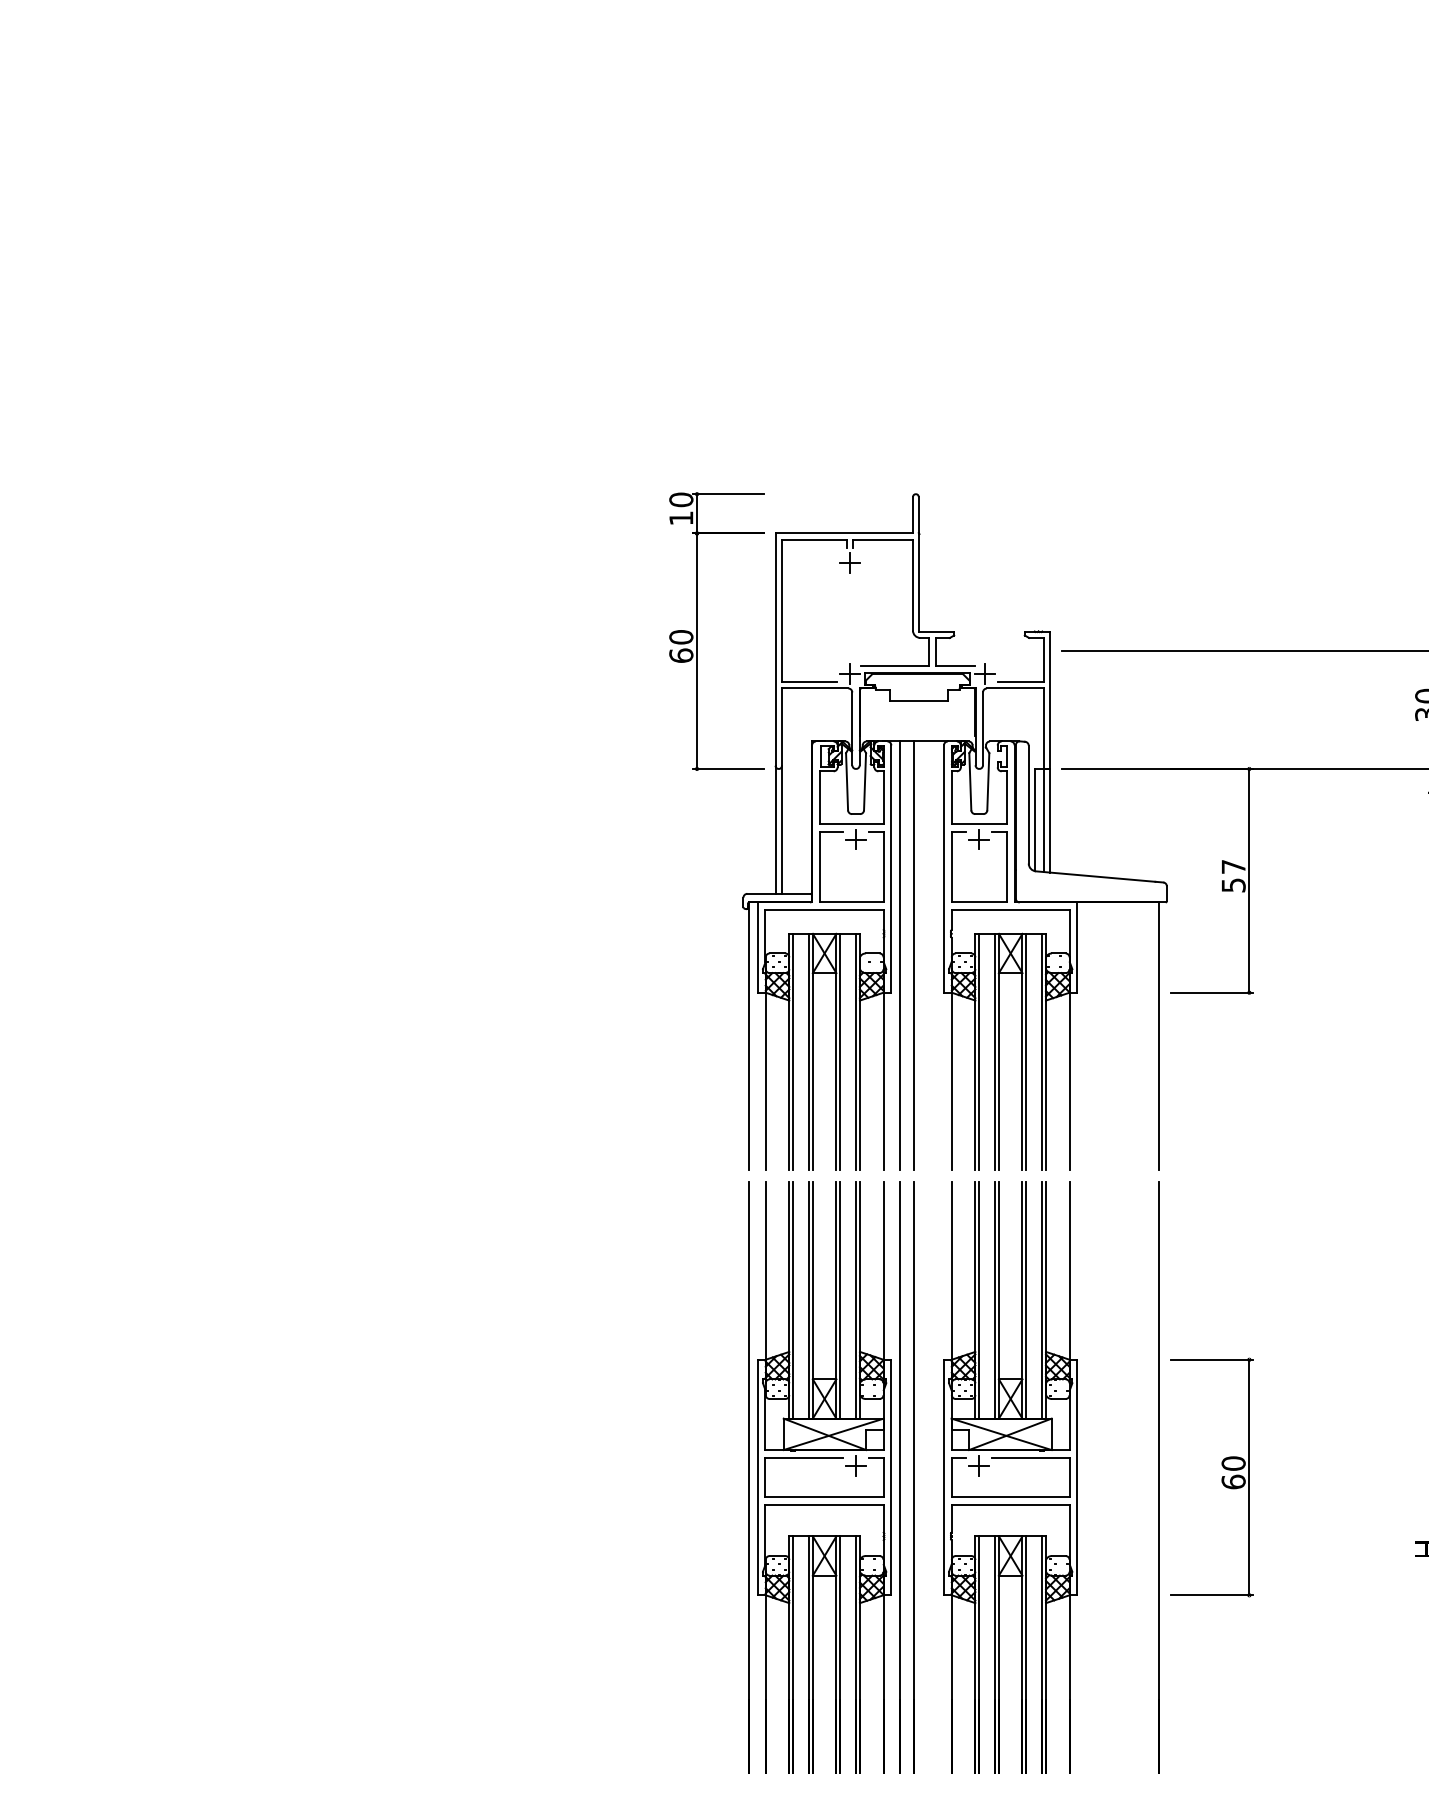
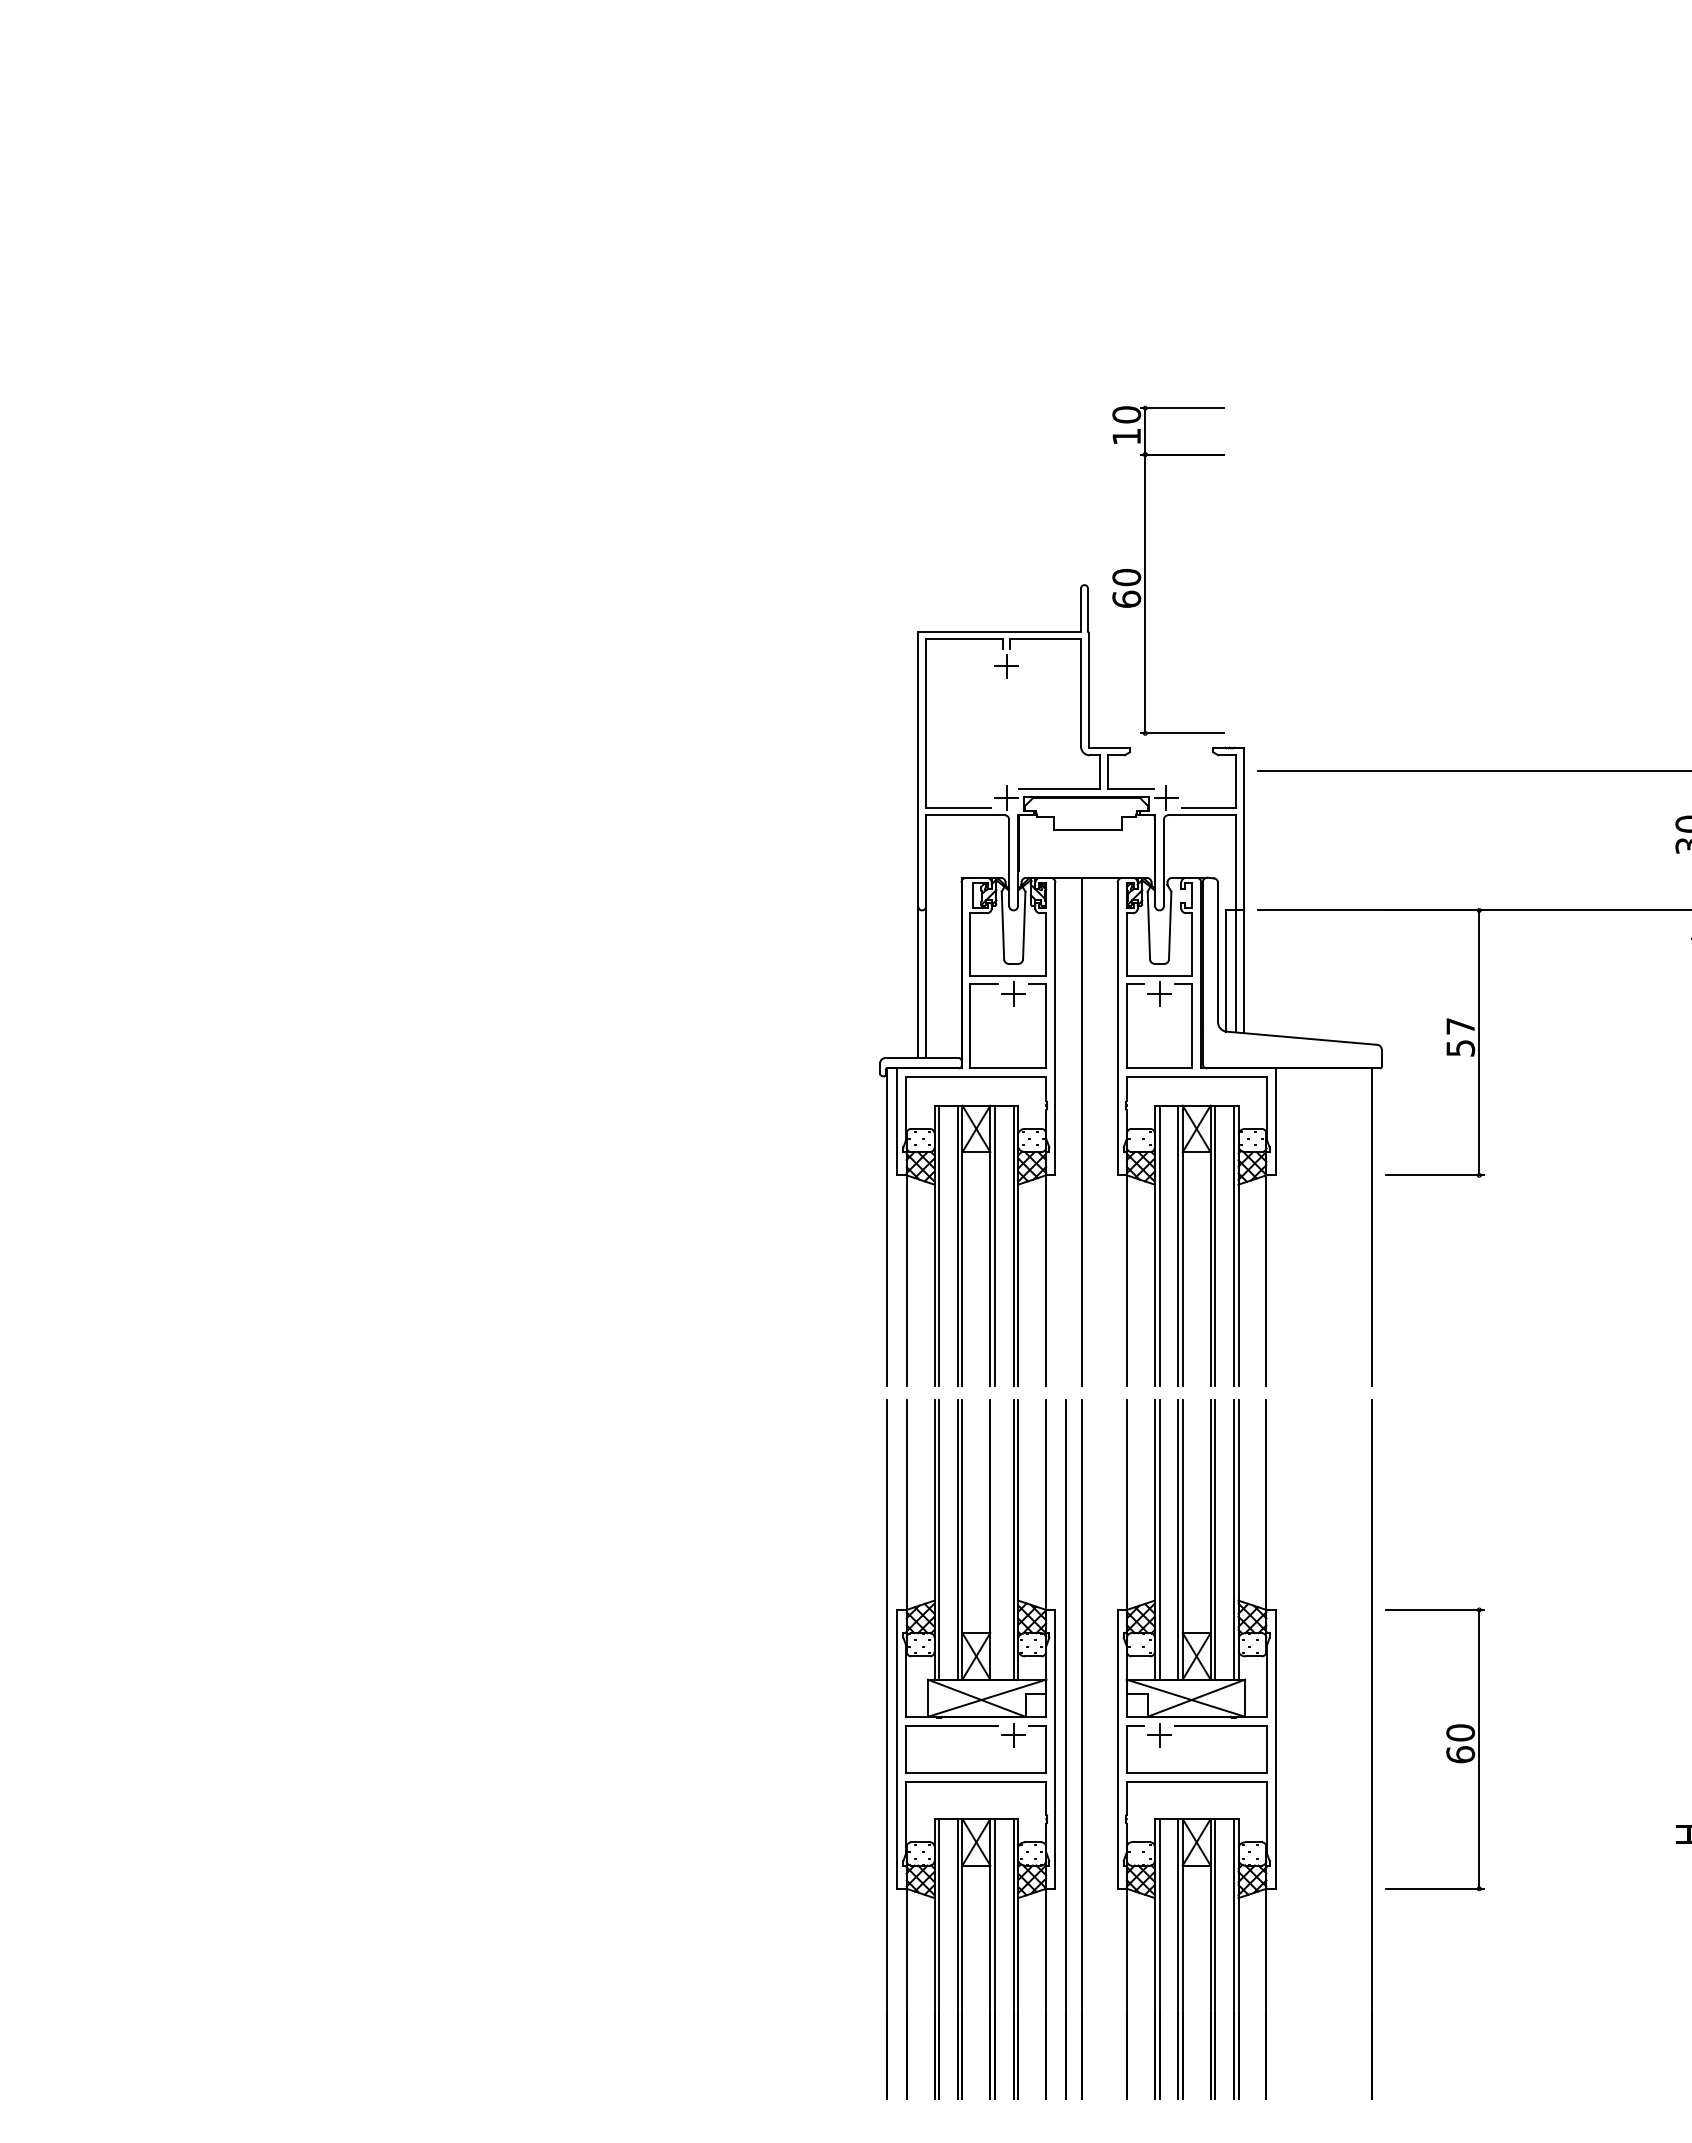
part: (697, 631) -> (1145, 570), moved
line: (899, 955) -> (1065, 1131), removed
line: (839, 1300) -> (994, 1539), removed

